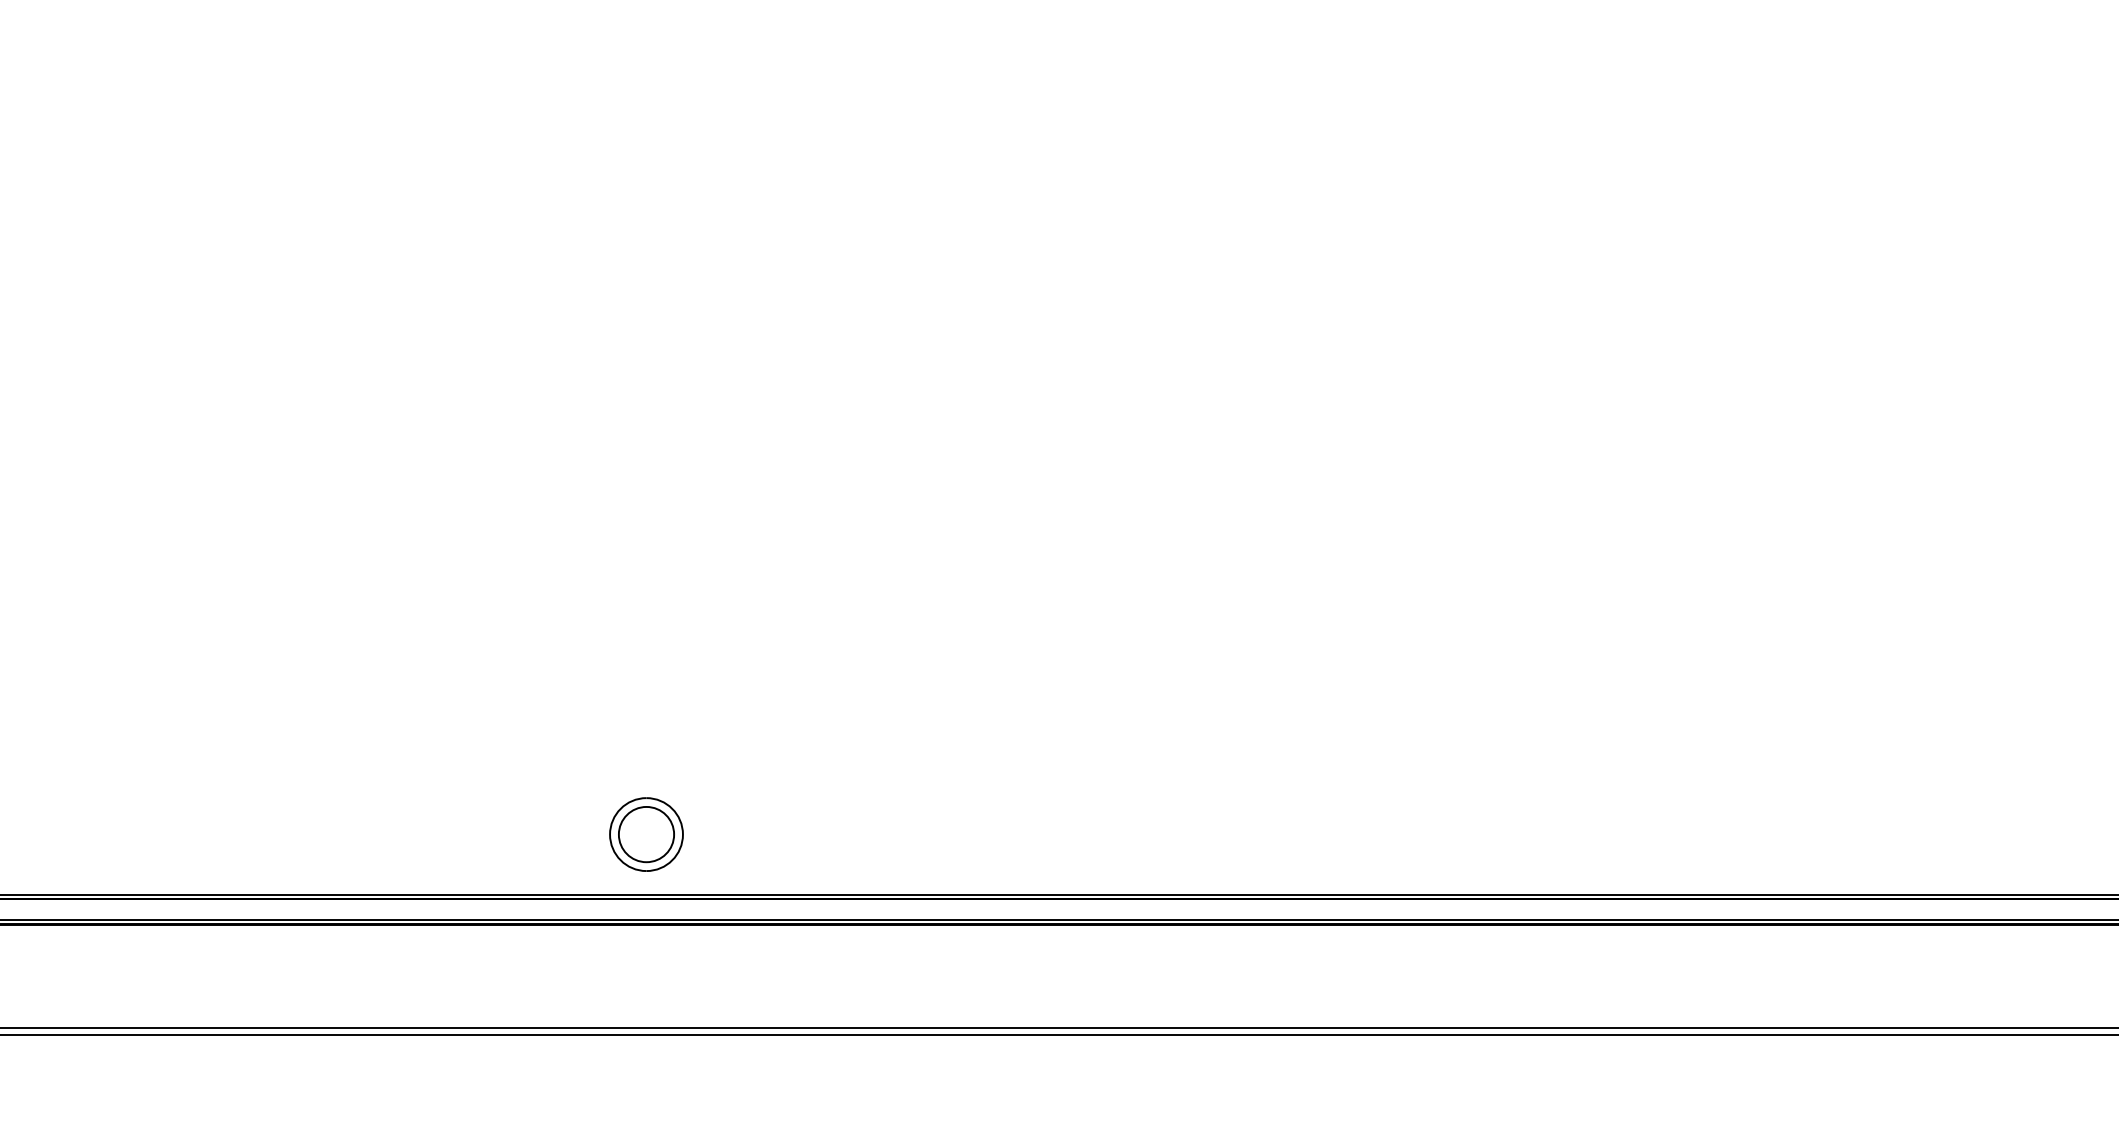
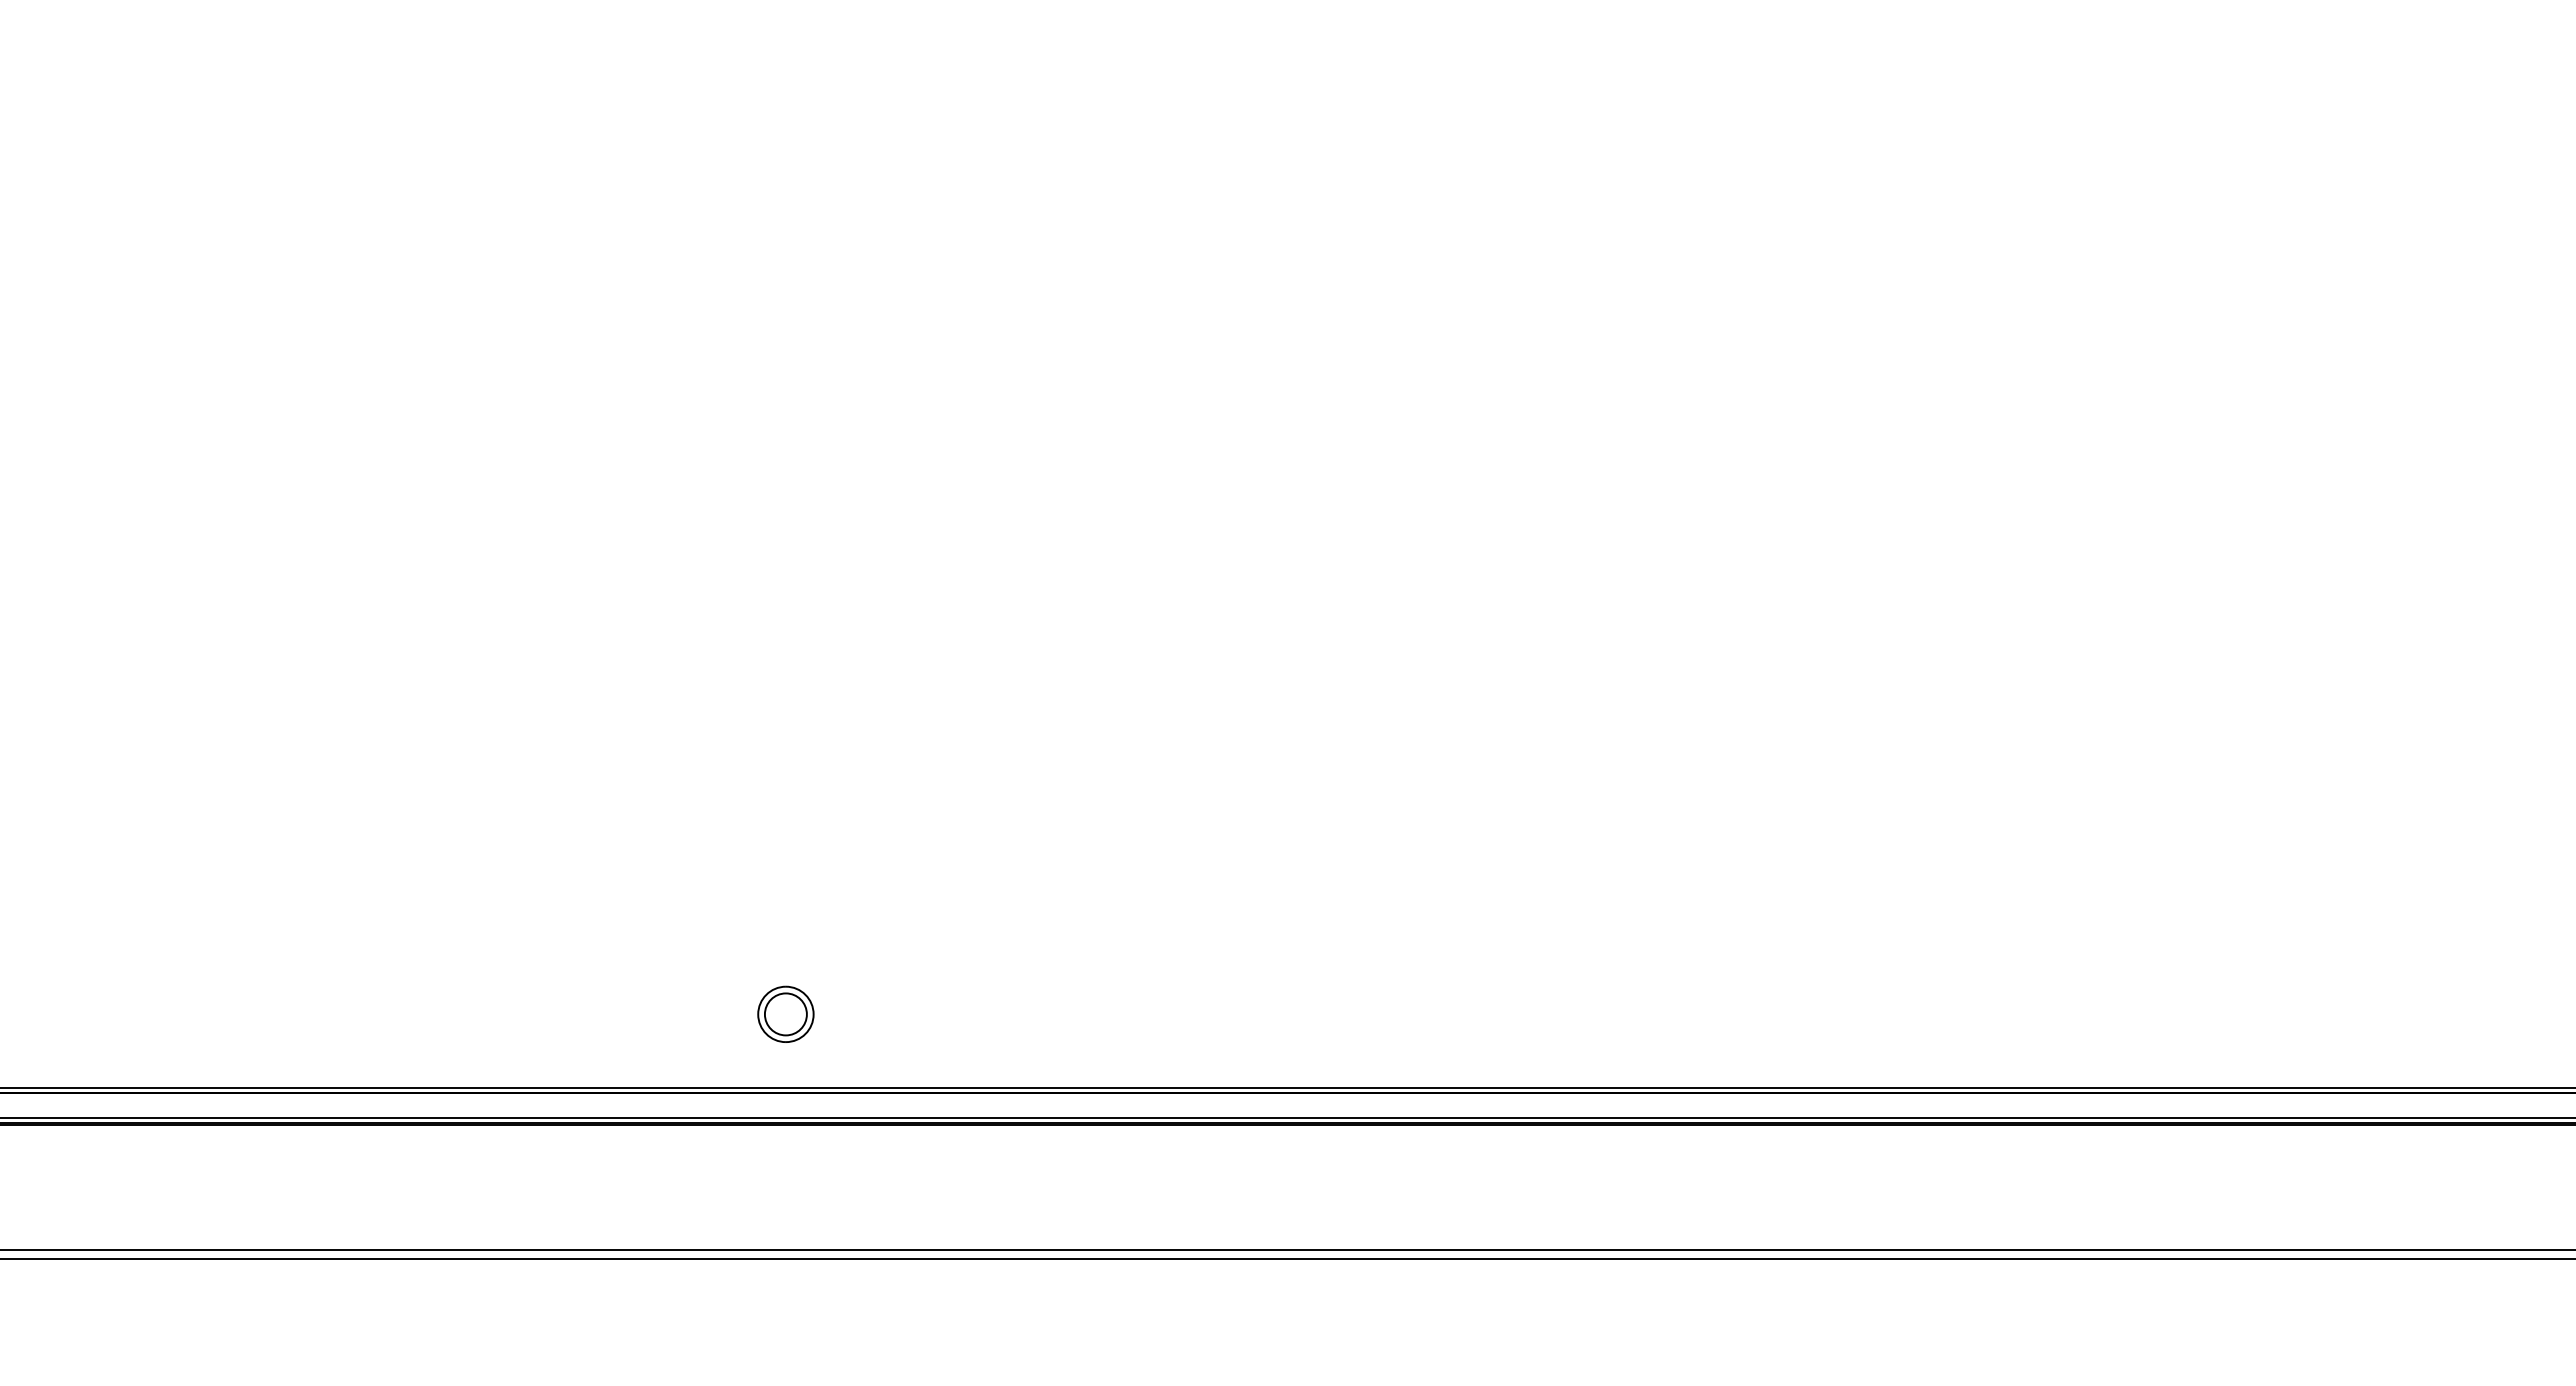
part: (646, 833) -> (785, 1013), size x0.62

